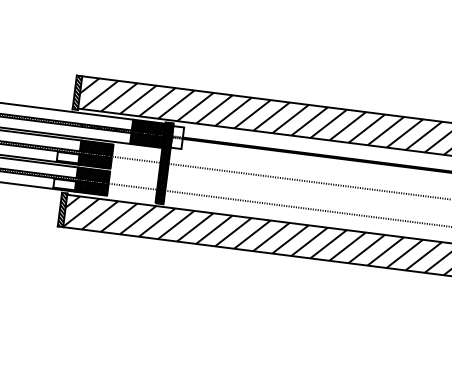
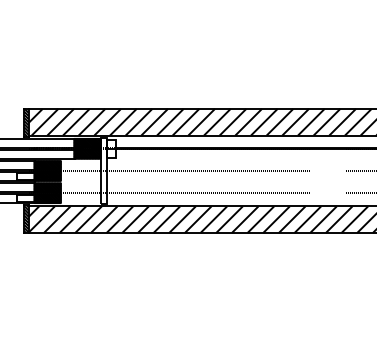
hatch: (163, 162) -> (103, 170), removed

